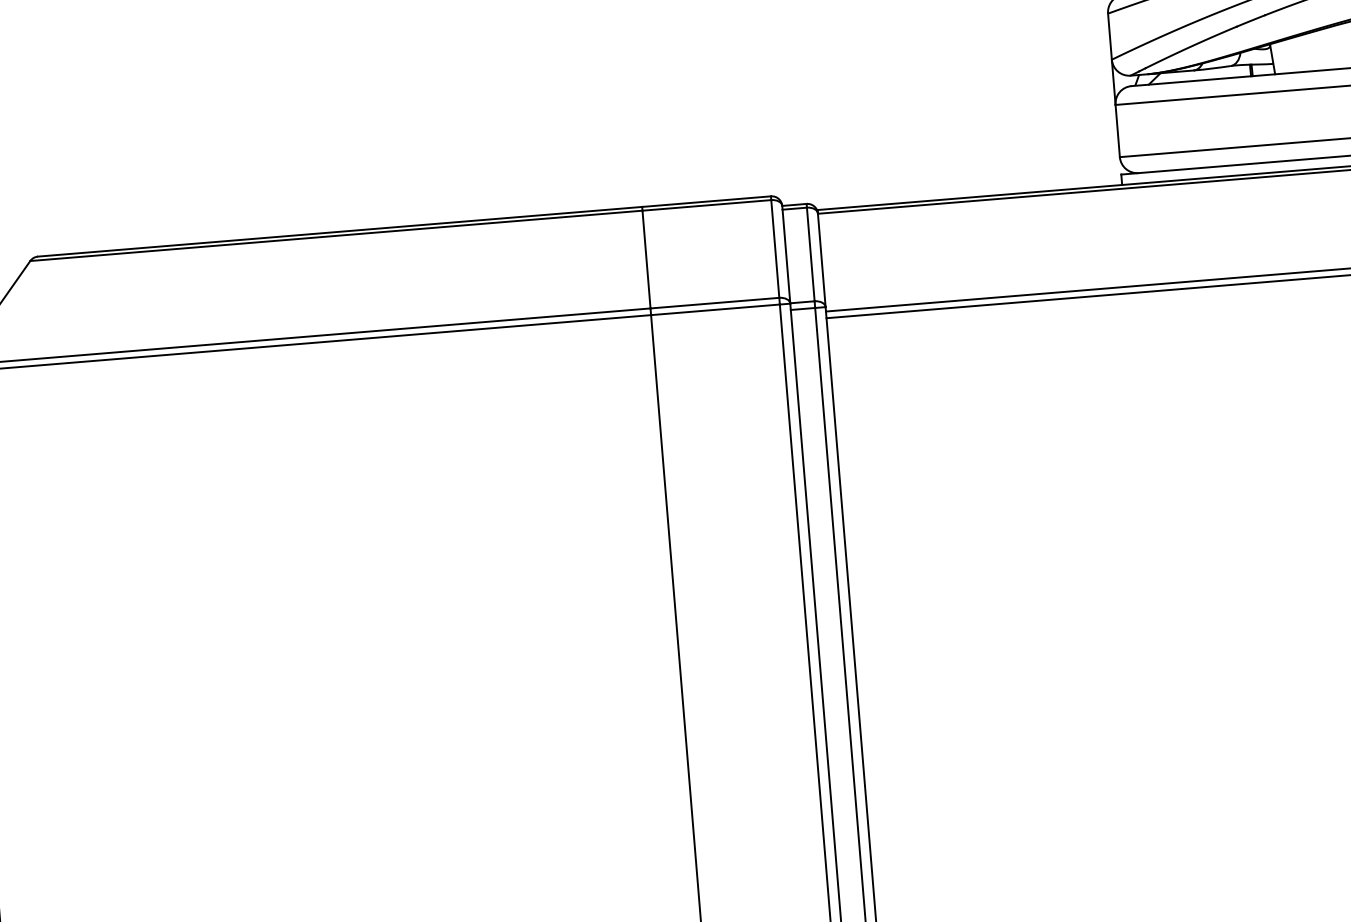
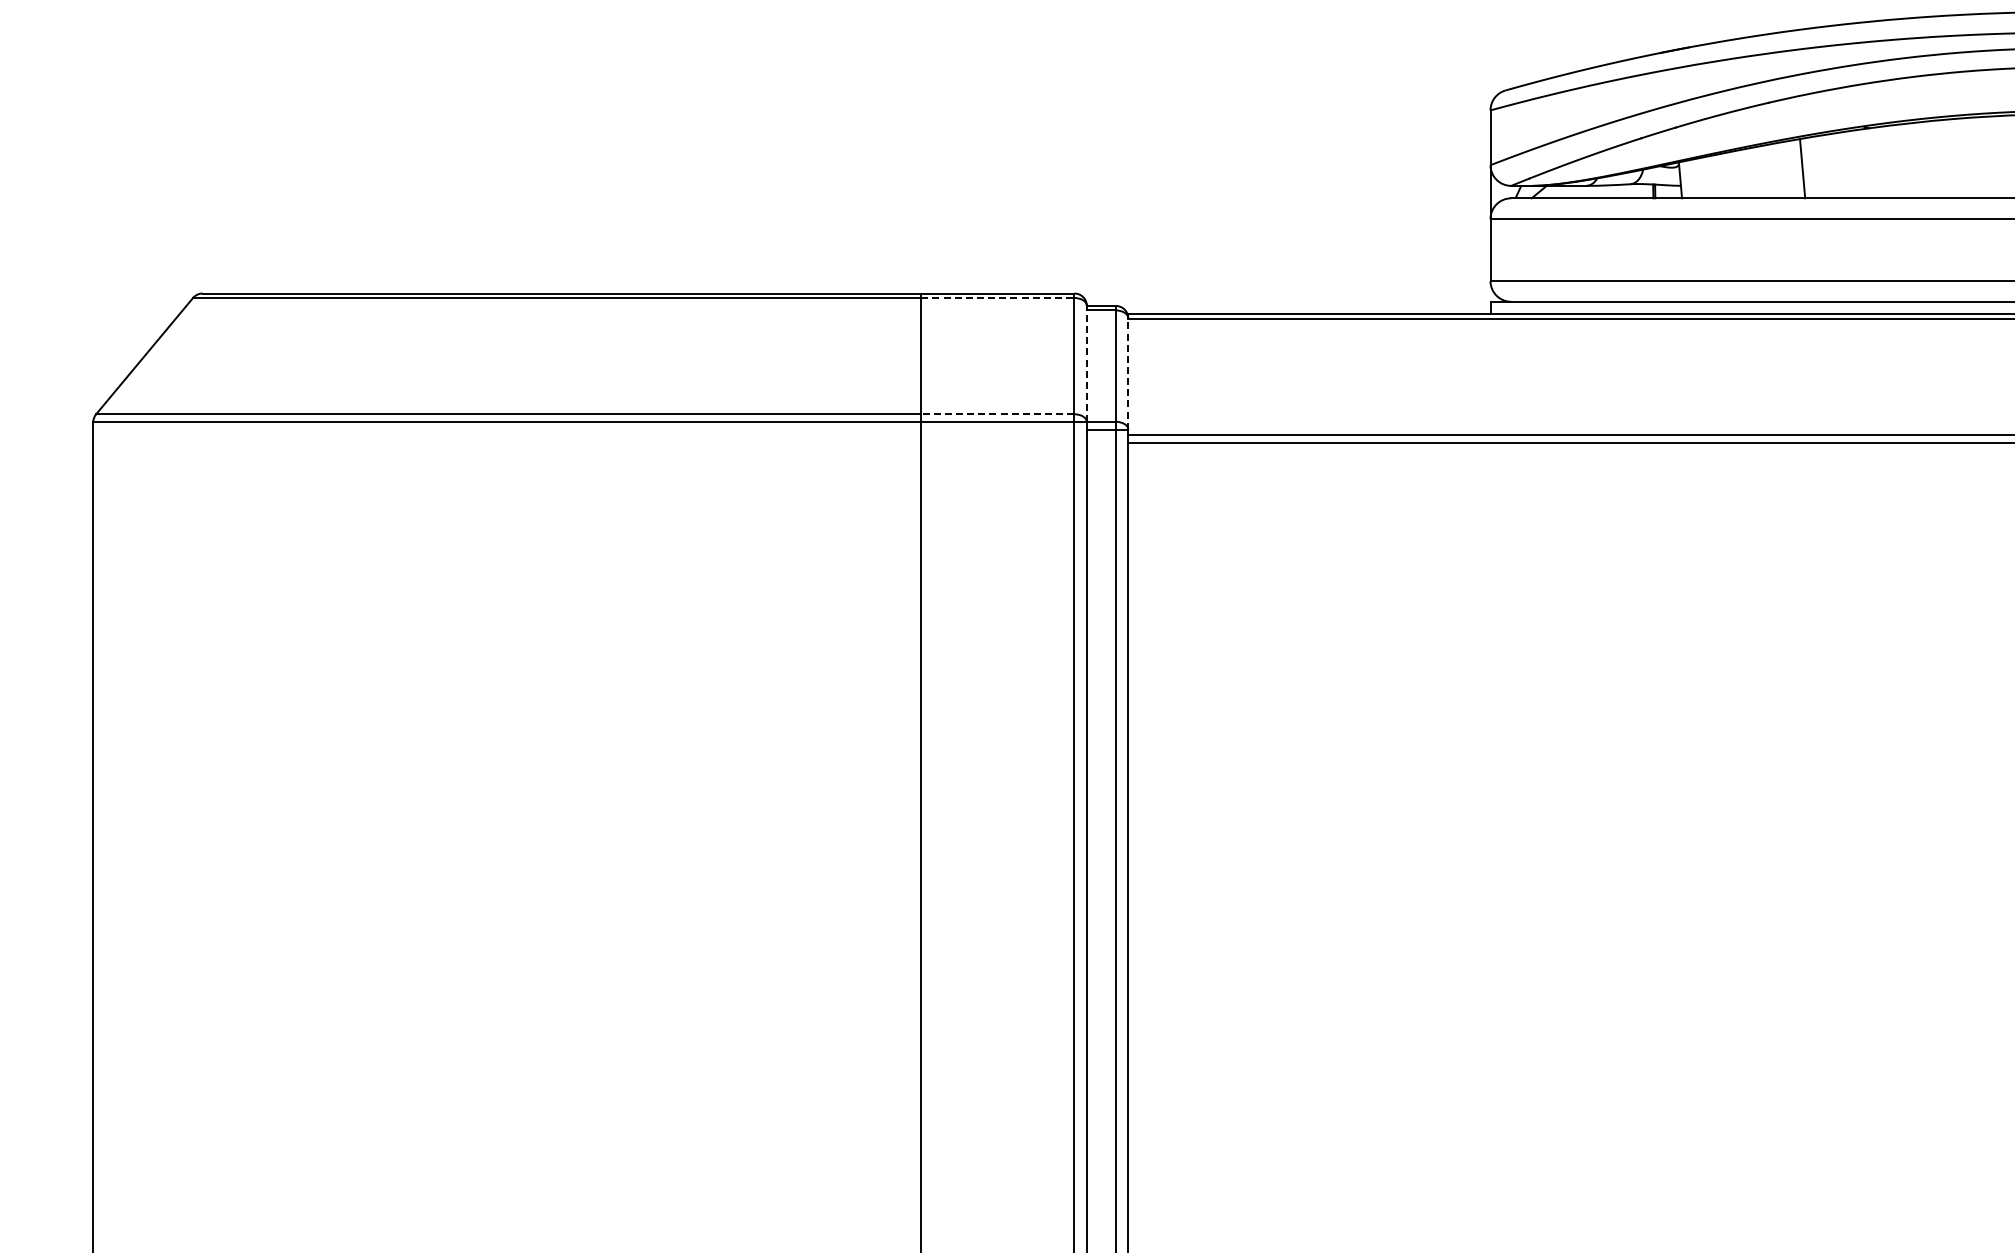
line: (706, 205) -> (997, 298), solid -> dashed
line: (785, 254) -> (1086, 363), solid -> dashed
line: (821, 260) -> (1128, 374), solid -> dashed
line: (714, 303) -> (997, 414), solid -> dashed

